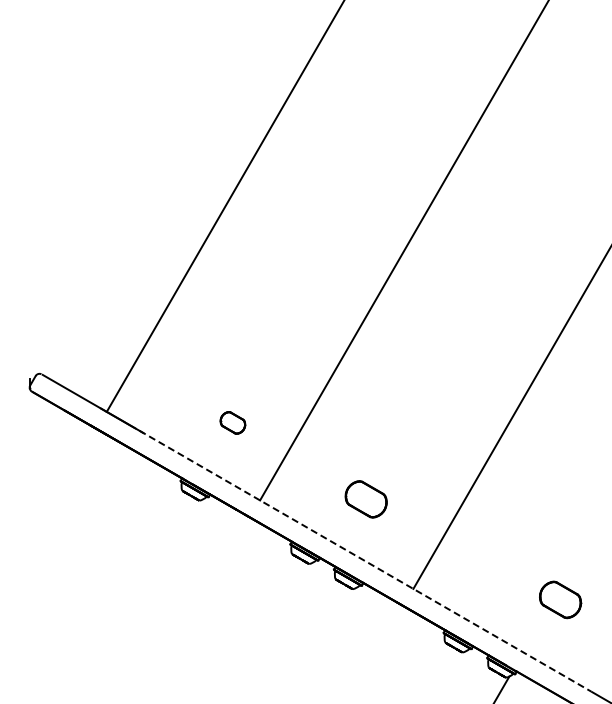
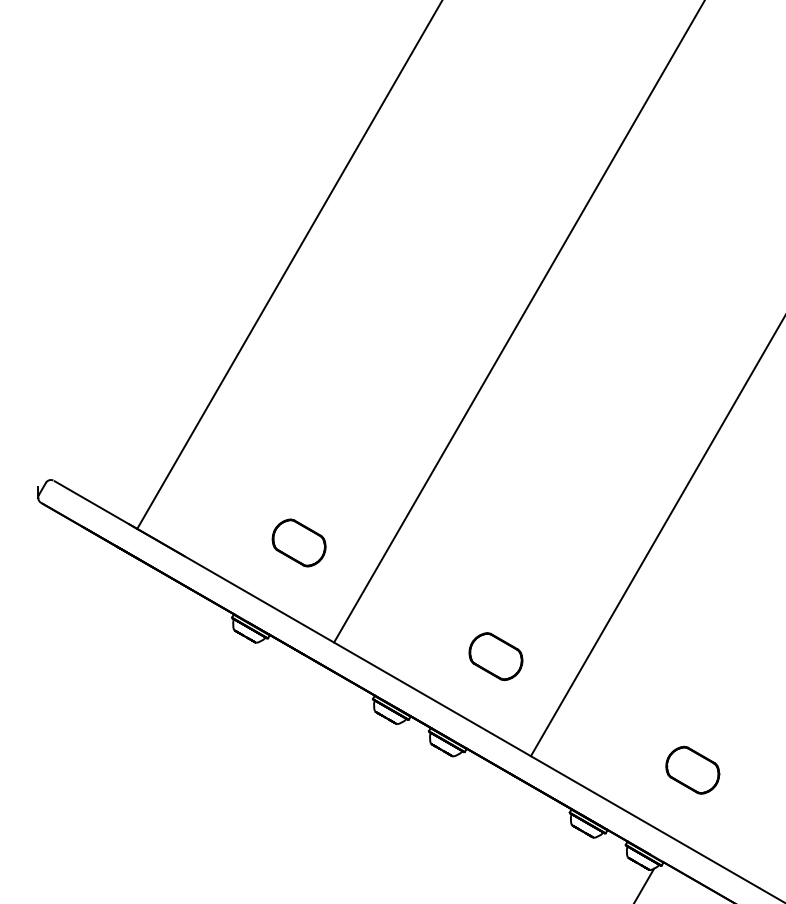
part: (232, 422) -> (298, 542), size x1.67
part: (365, 499) -> (495, 656), moved
line: (361, 558) -> (464, 717), dashed -> solid
part: (560, 599) -> (692, 769), moved

